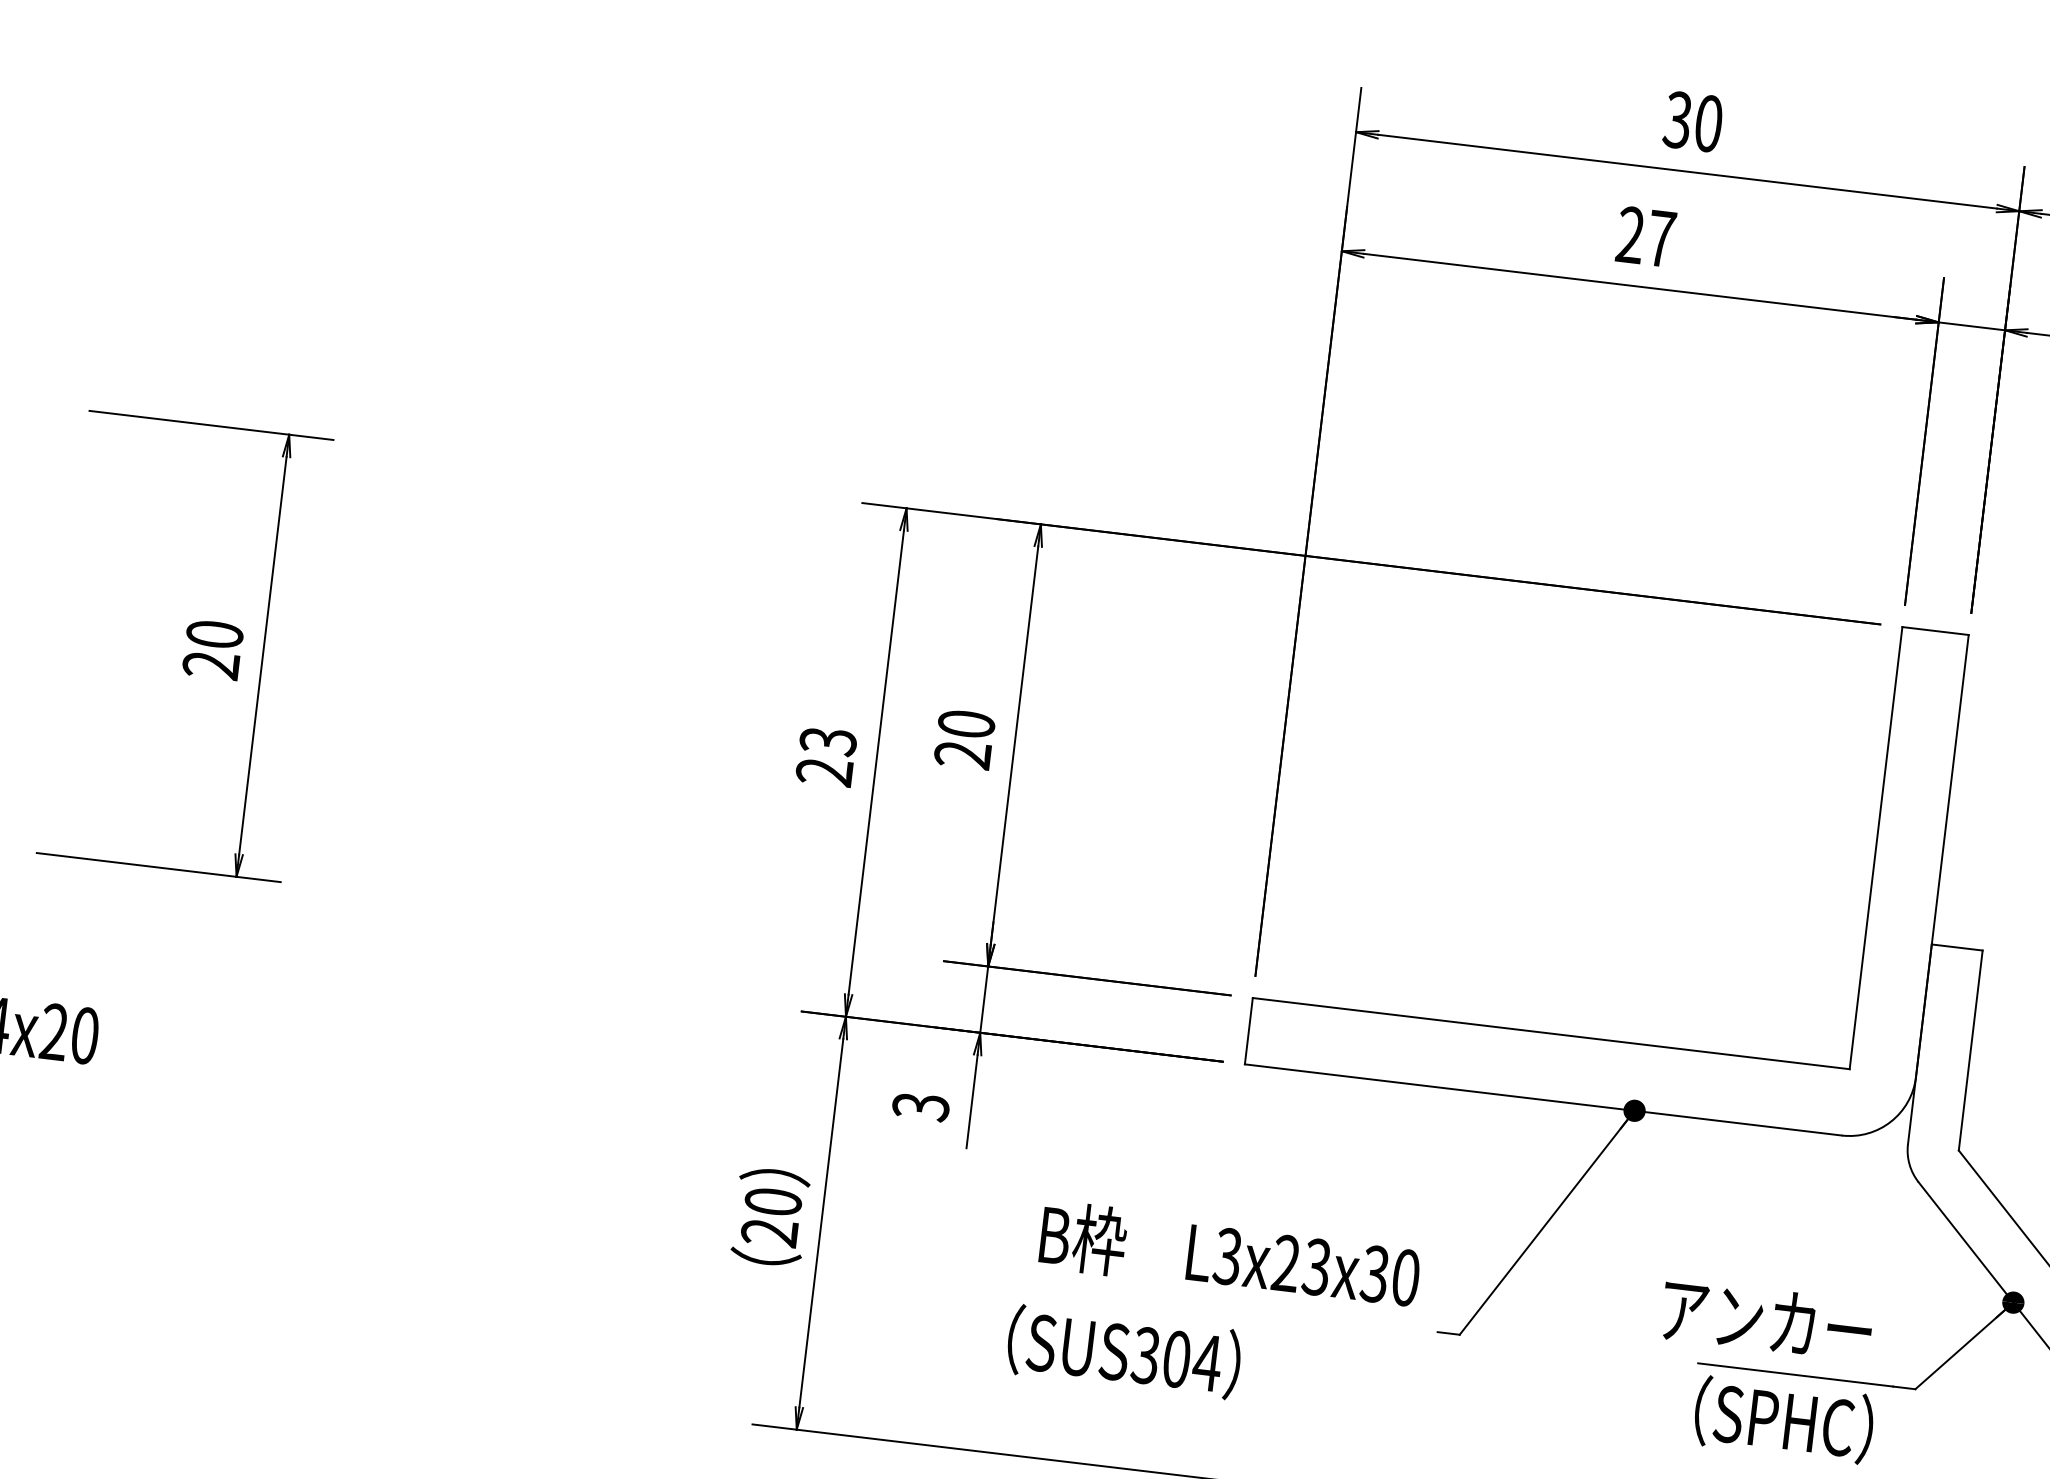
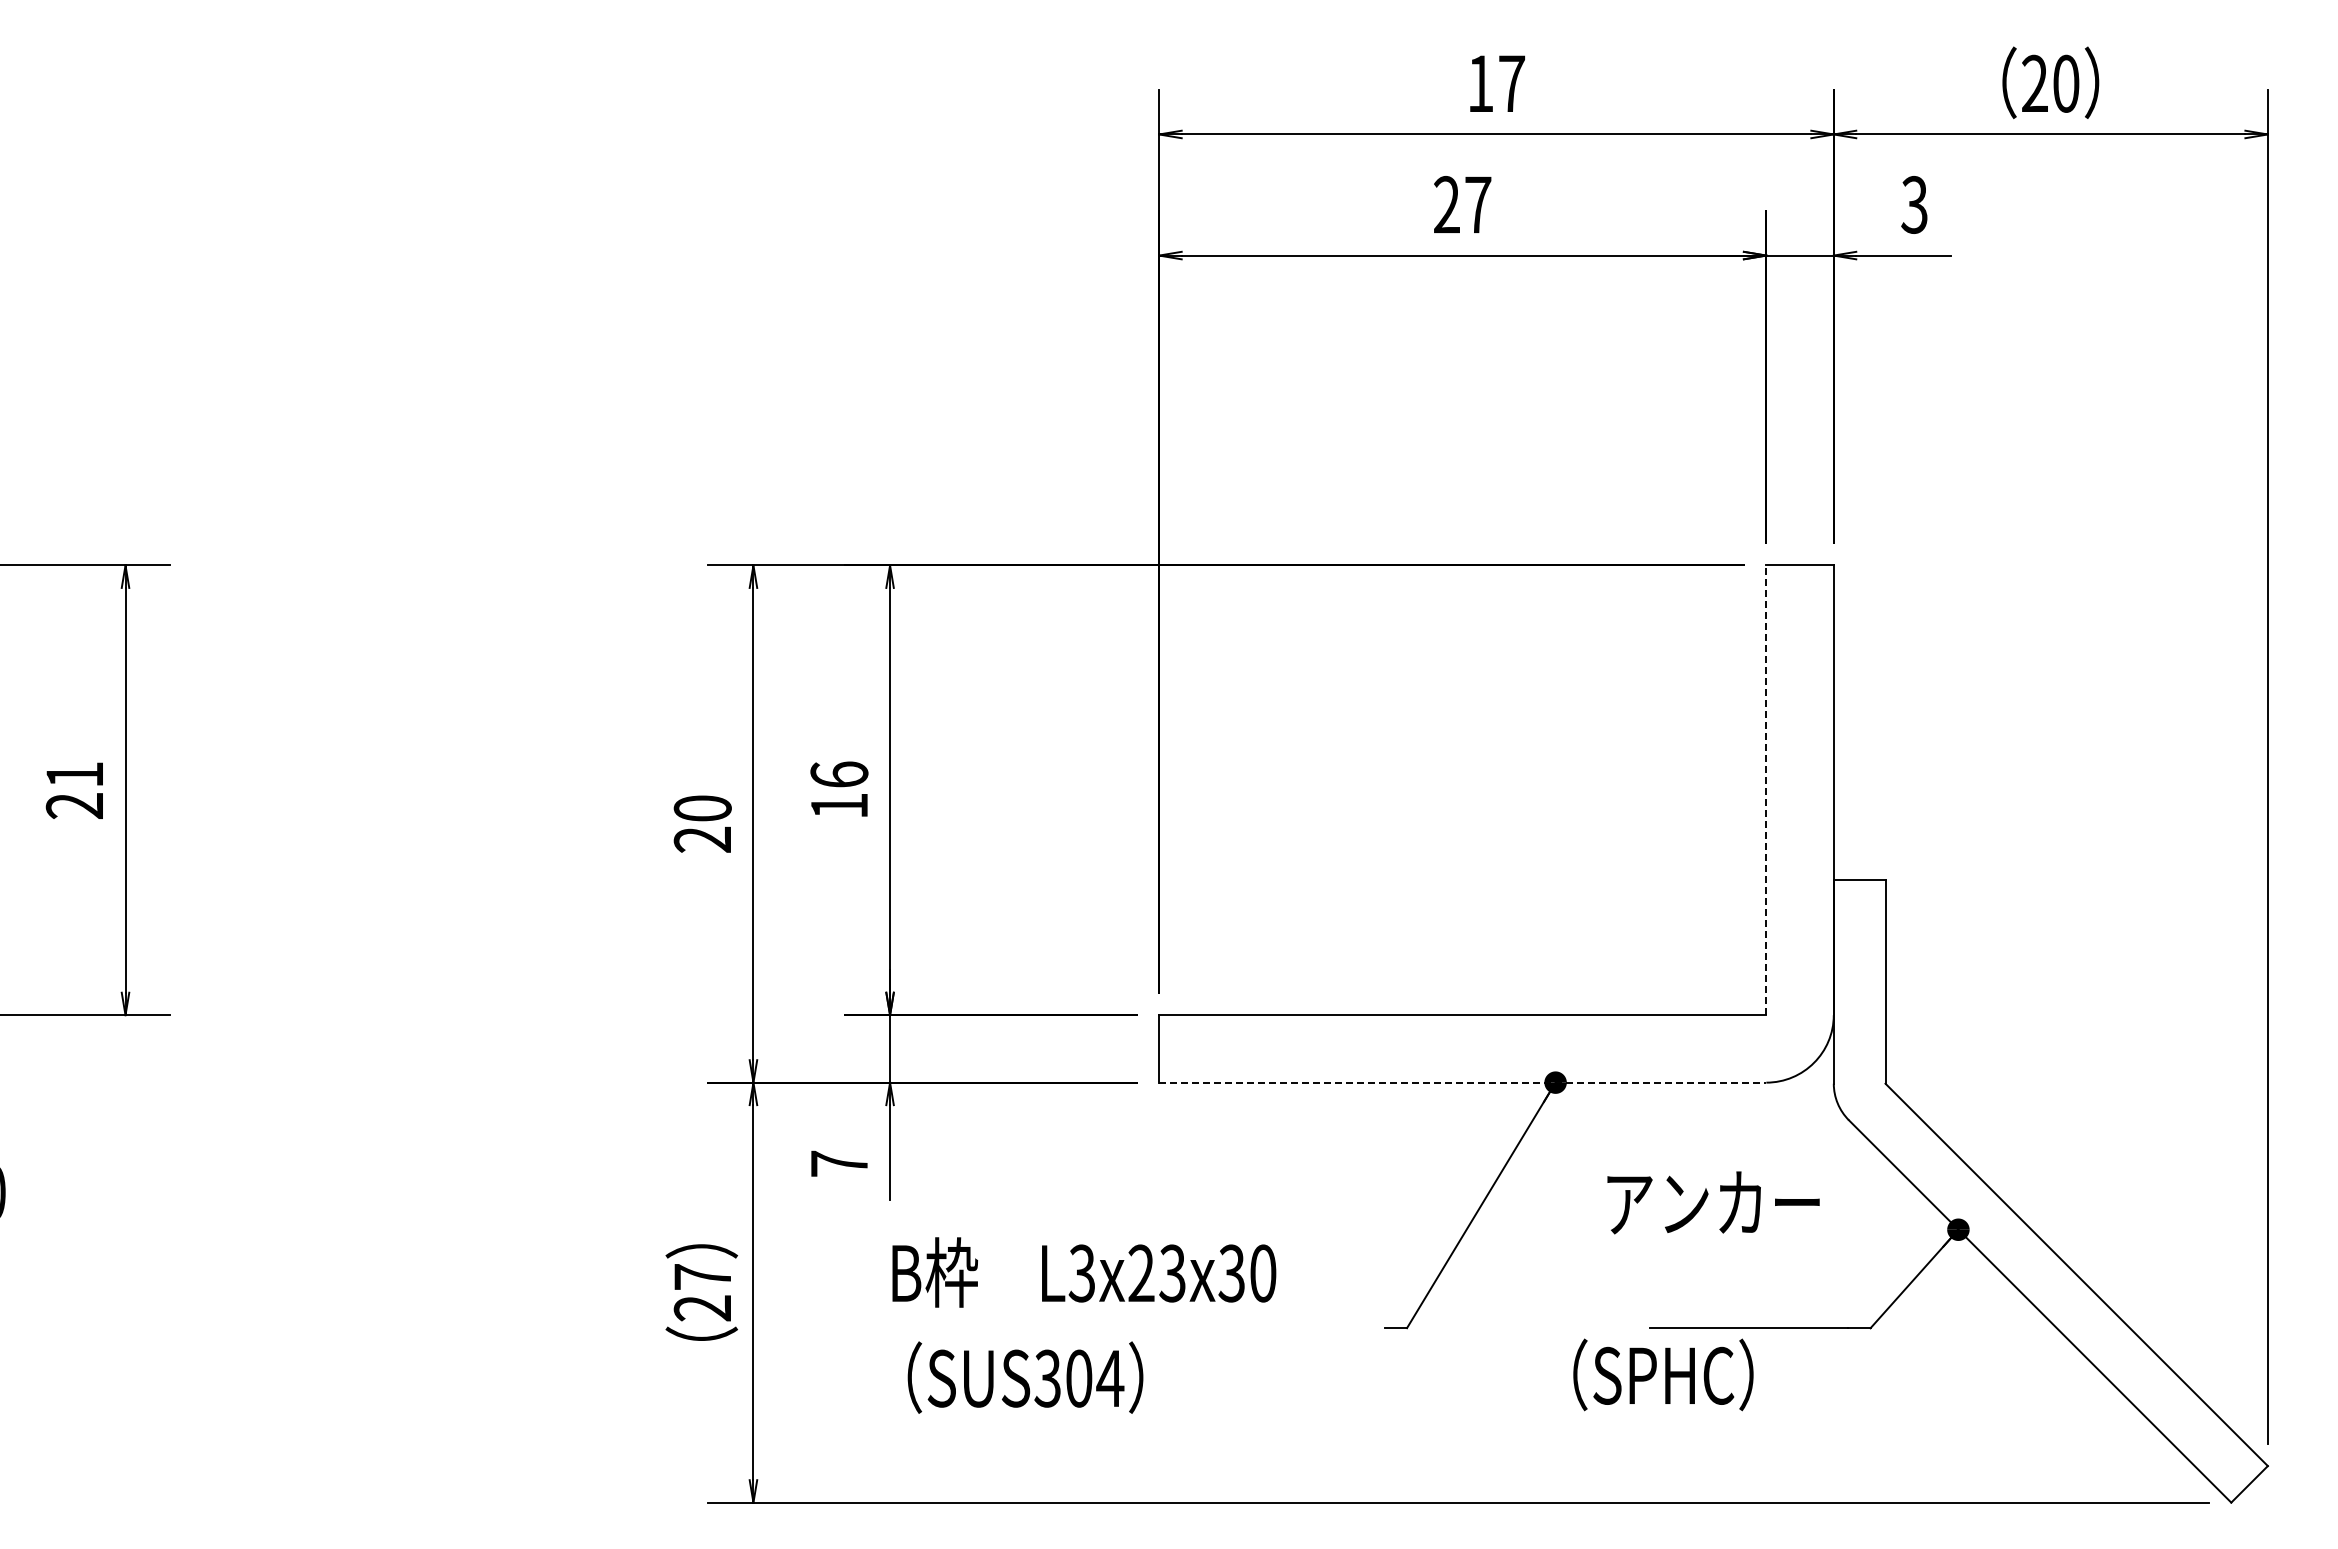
text: (1693, 121) -> (1496, 83), 30 -> 17
text: (214, 634) -> (74, 774), 20 -> 21
text: (964, 739) -> (839, 790), 20 -> 16
text: (828, 741) -> (702, 808), 23 -> 20
line: (1876, 848) -> (1766, 790), solid -> dashed
line: (1543, 1099) -> (1462, 1082), solid -> dashed
text: (921, 1106) -> (839, 1163), 3 -> 7
text: (773, 1201) -> (702, 1276), 20 -> 27
text: (1230, 1255) -> (1084, 1272), moved
text: (1767, 1319) -> (1713, 1202), moved
text: (1124, 1351) -> (1025, 1377), moved
text: (1784, 1419) -> (1663, 1374), moved

